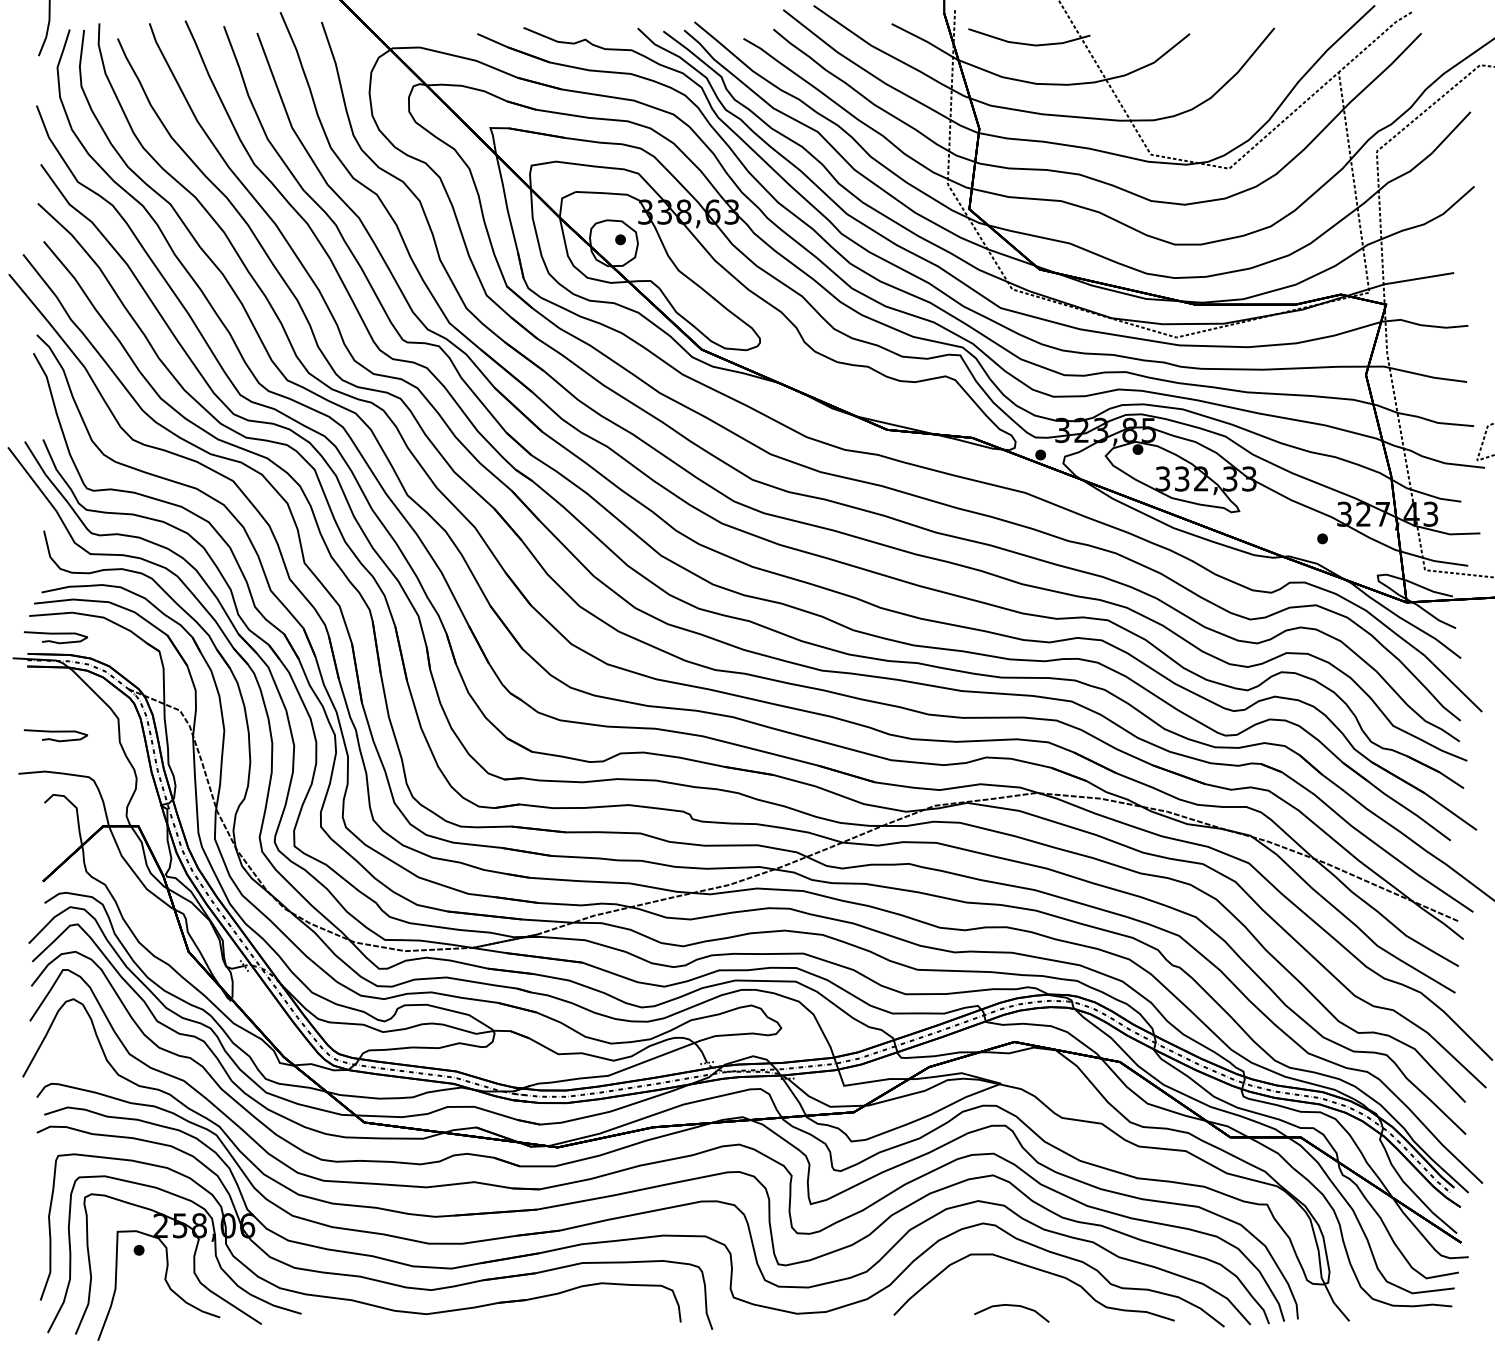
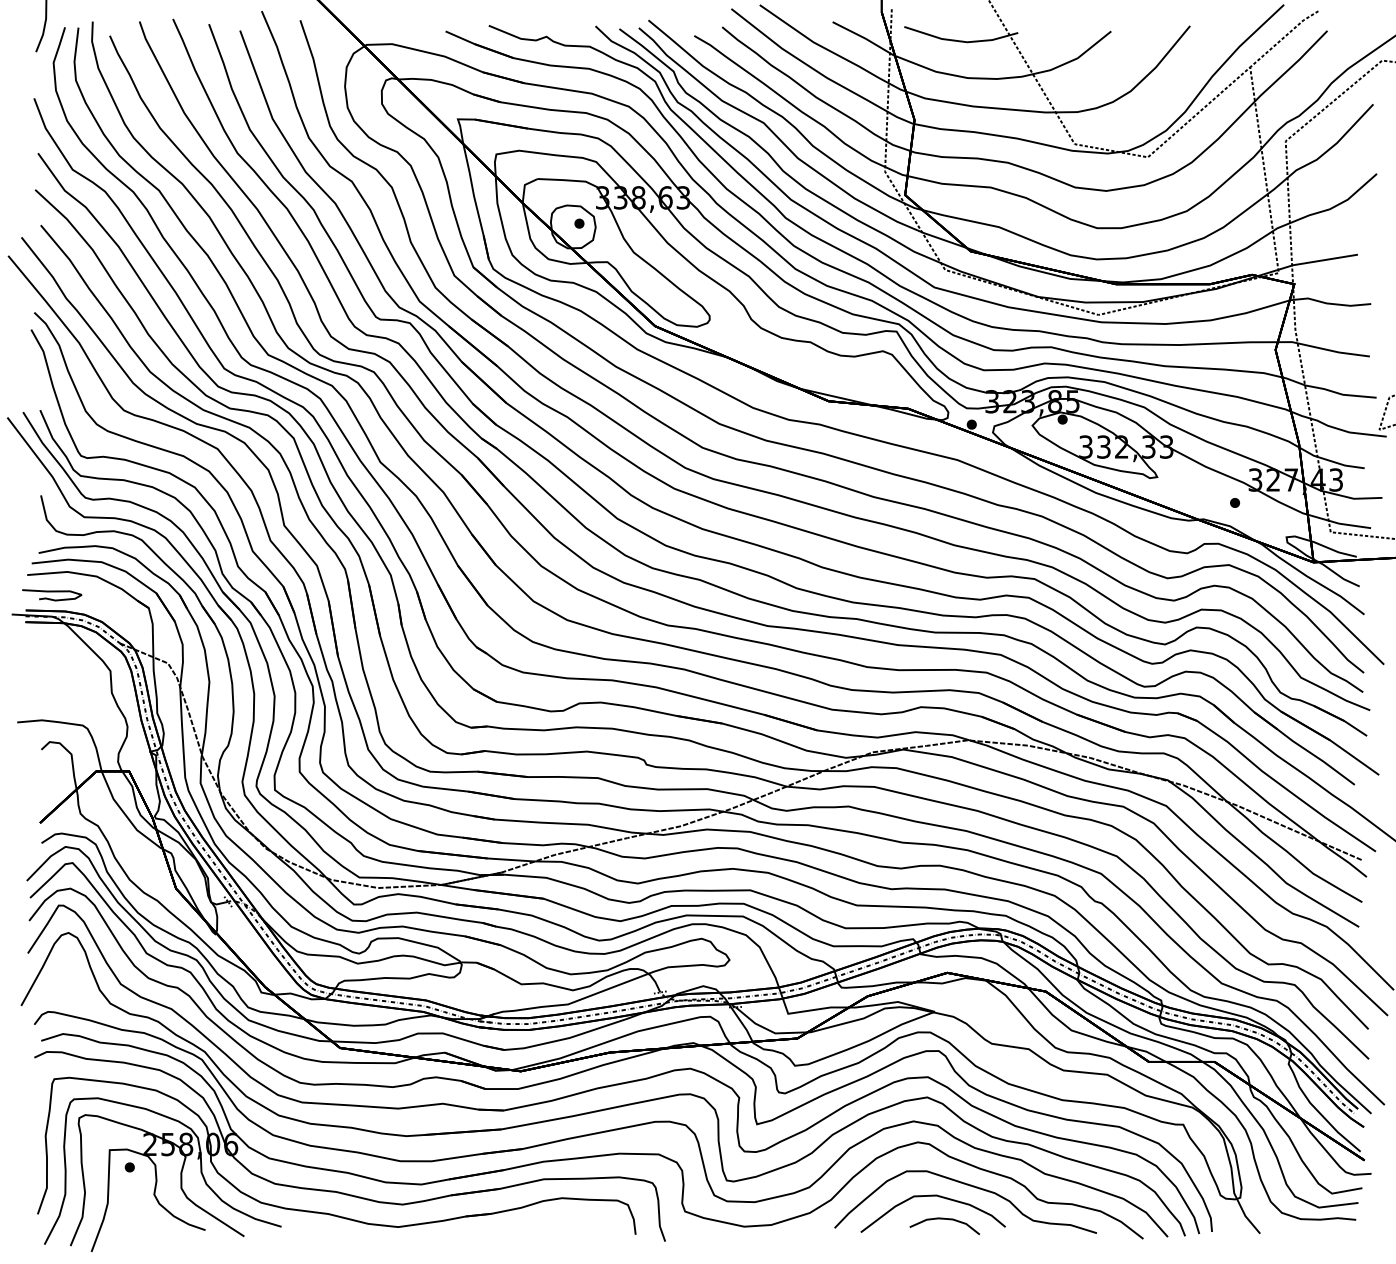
curve: (55, 732) -> (51, 683), removed
curve: (999, 1281) -> (933, 1196), added

